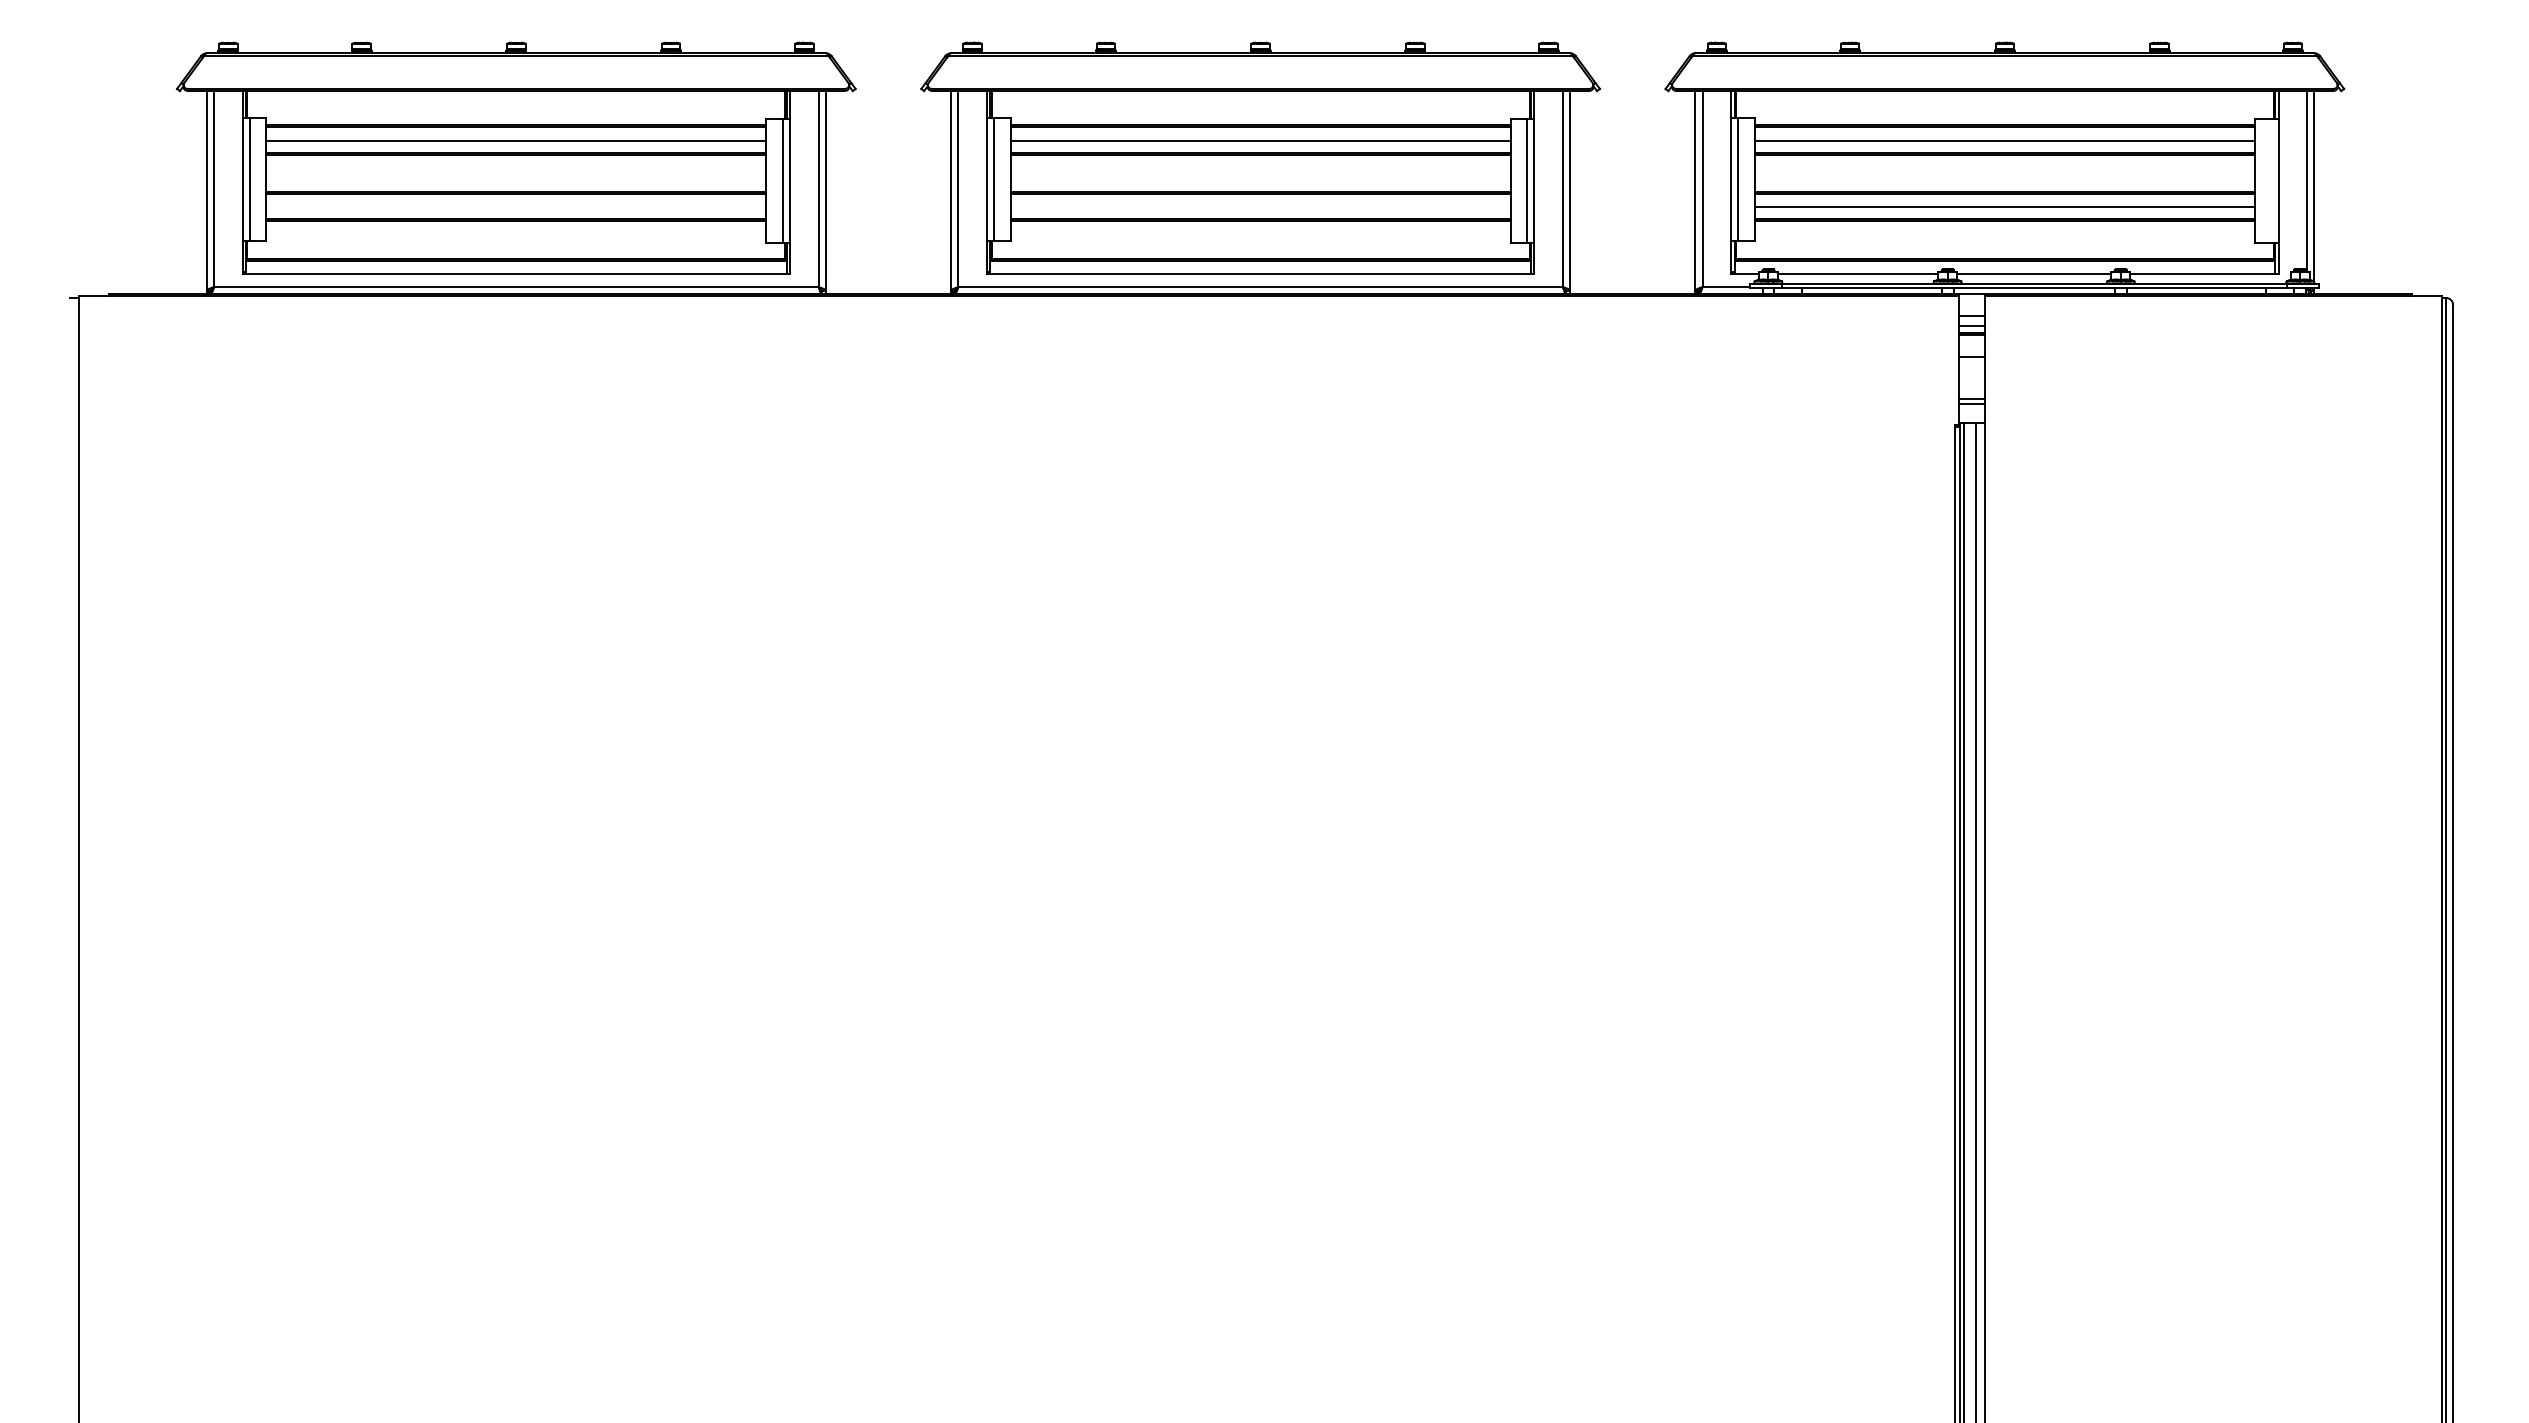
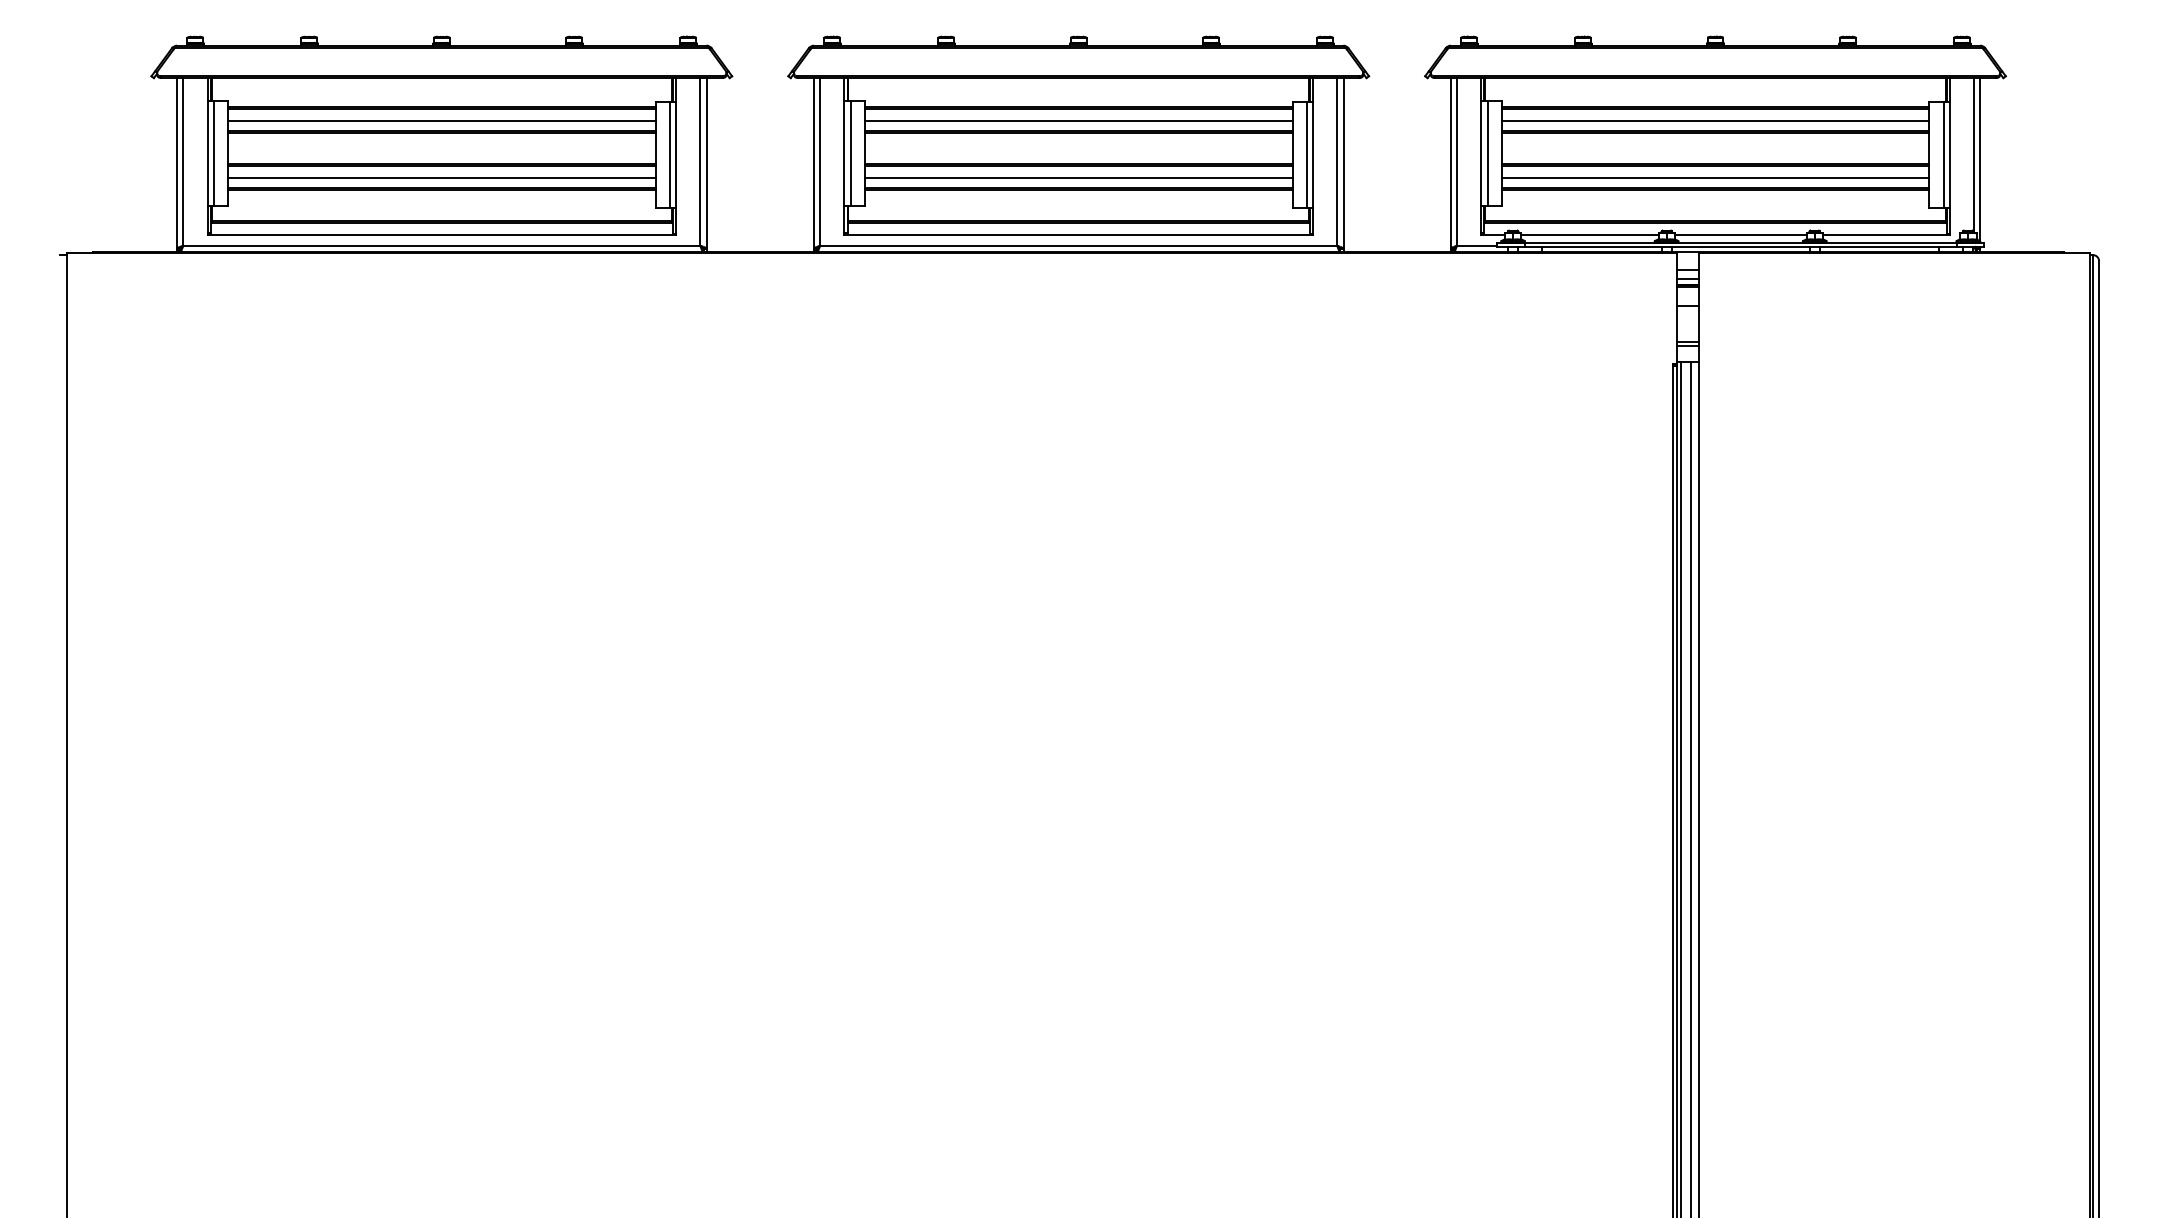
line: (2271, 180) -> (1943, 154), added
line: (516, 207) -> (441, 177), added
line: (1260, 207) -> (1078, 177), added

